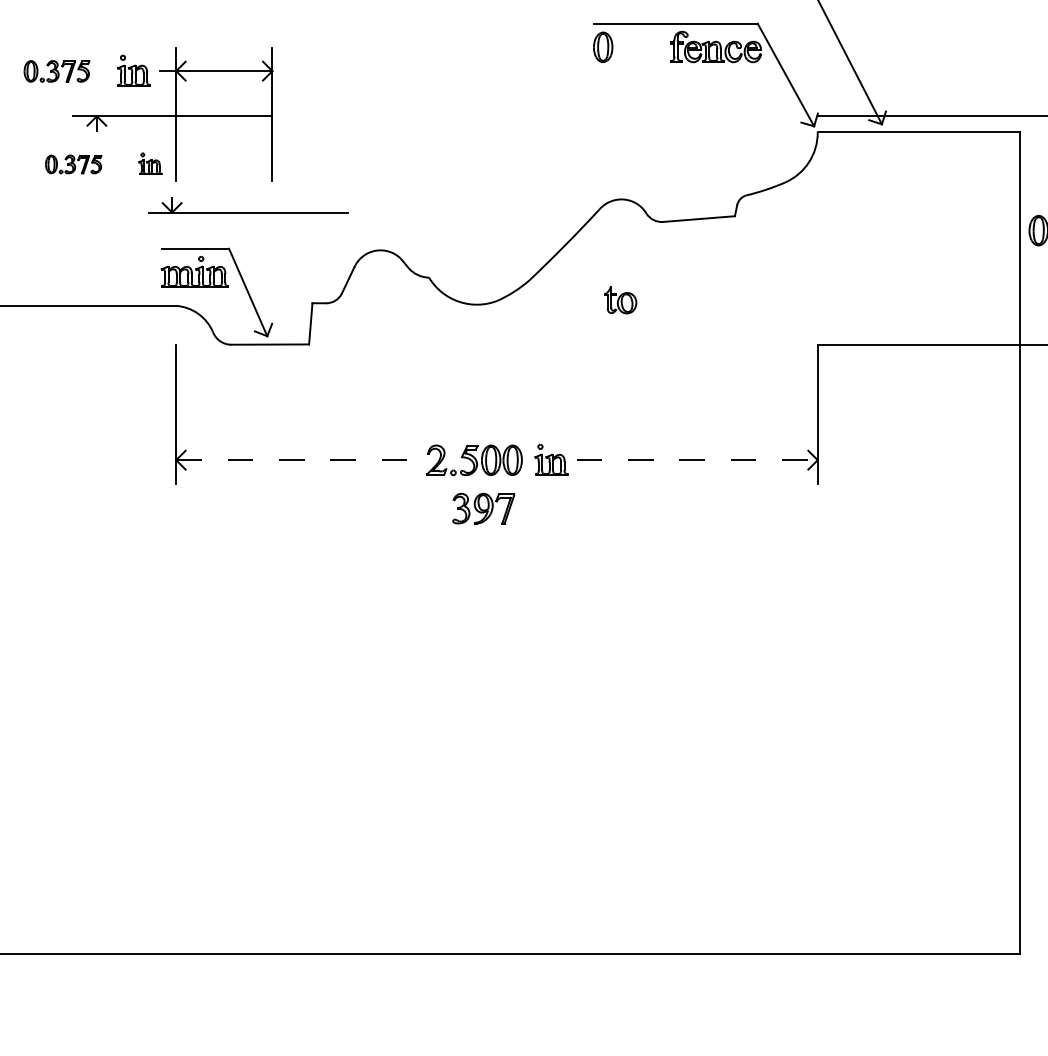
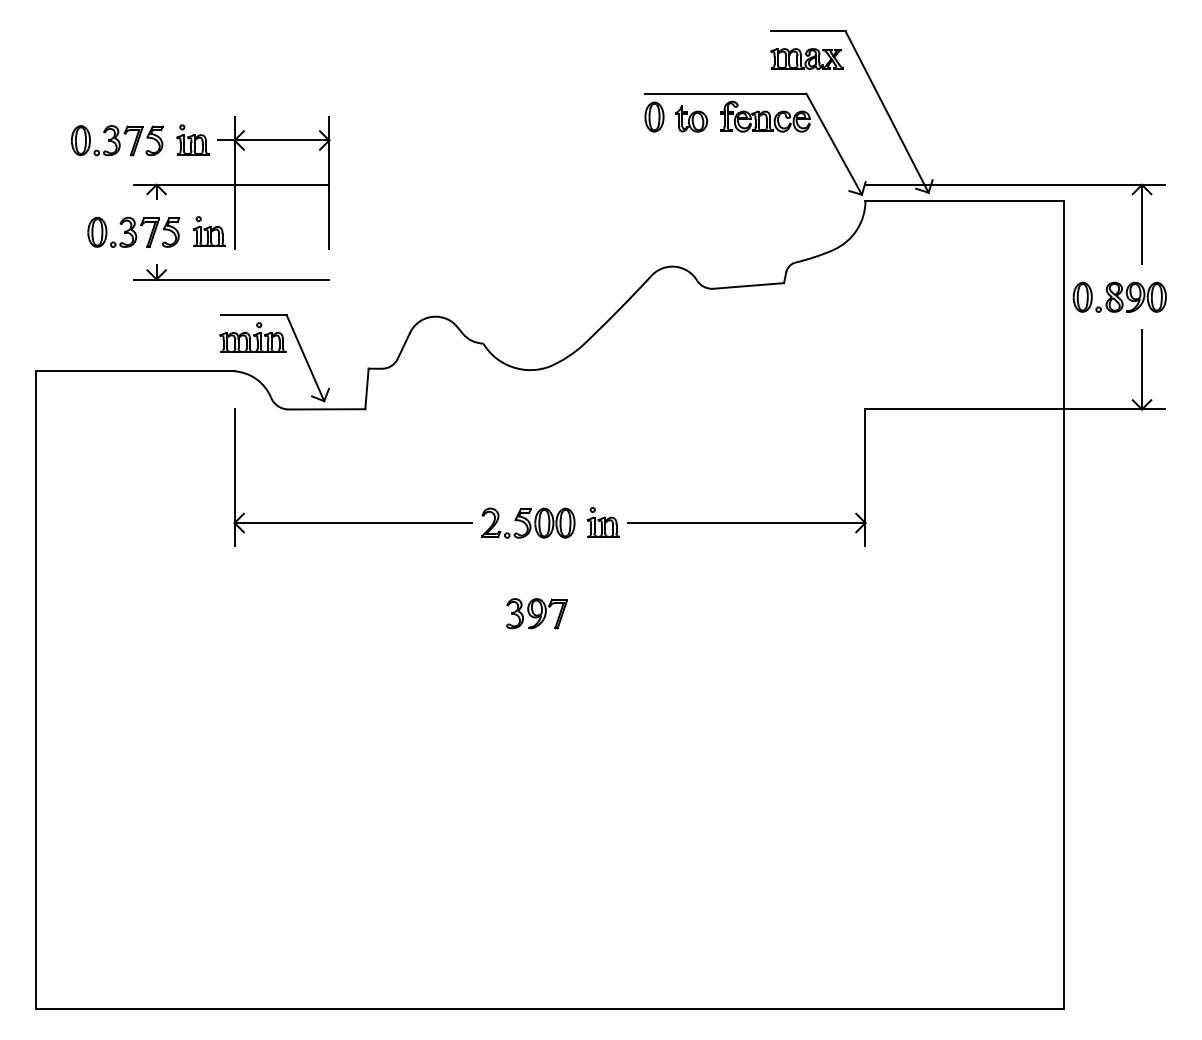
part: (57, 71) -> (117, 140), size x1.43
part: (73, 163) -> (133, 231), size x1.67
part: (149, 163) -> (208, 231), size x1.43
part: (248, 212) -> (231, 279), moved
part: (620, 299) -> (691, 118), moved
line: (297, 460) -> (353, 523), dashed -> solid
line: (696, 460) -> (746, 523), dashed -> solid
part: (483, 508) -> (536, 613), moved

